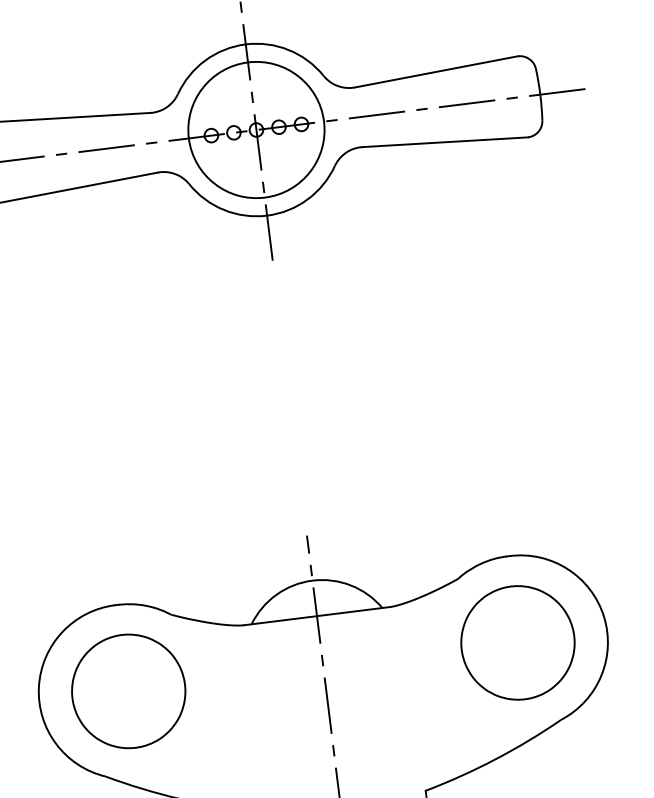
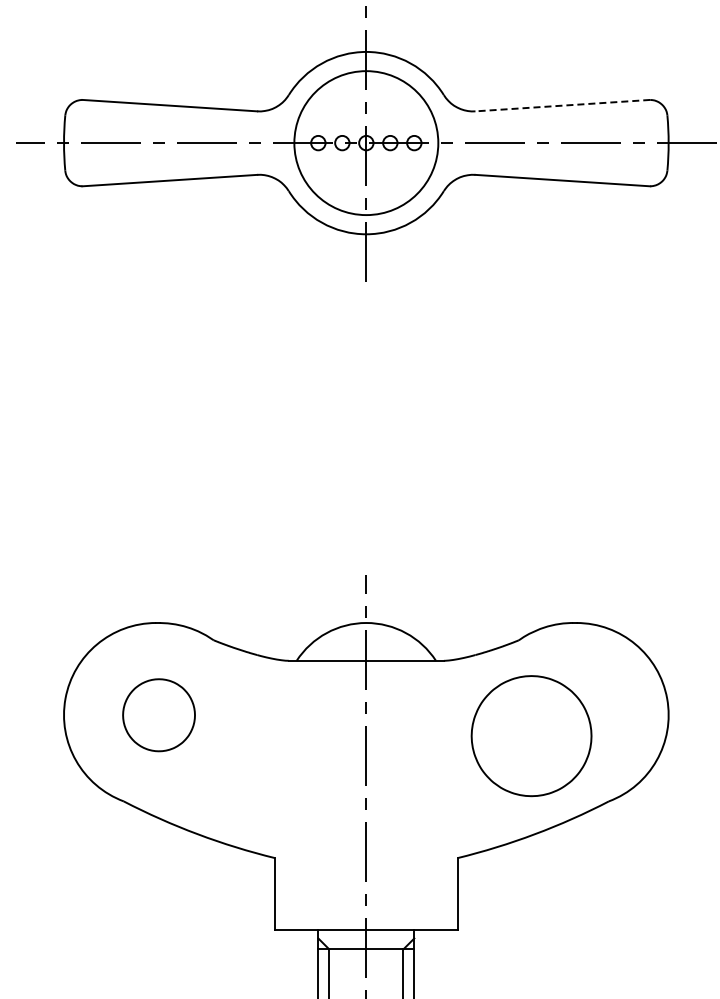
line: (436, 71) -> (562, 105), solid -> dashed
part: (517, 643) -> (531, 736), moved
part: (128, 691) -> (158, 715), size x0.6

